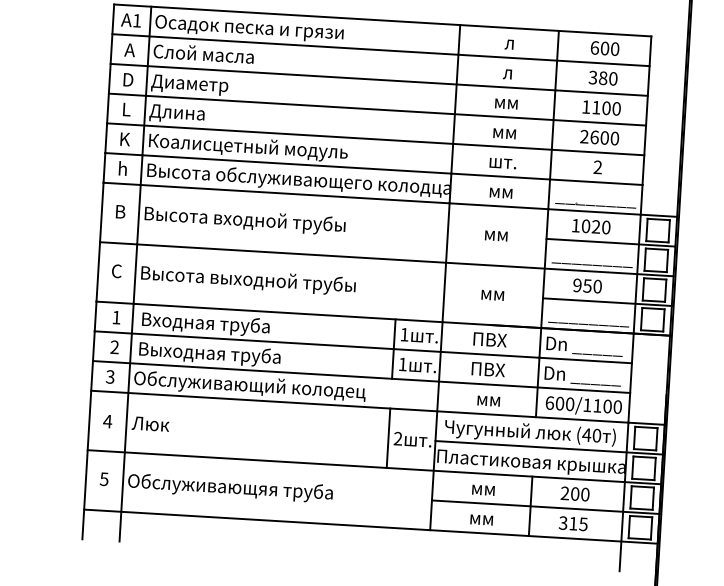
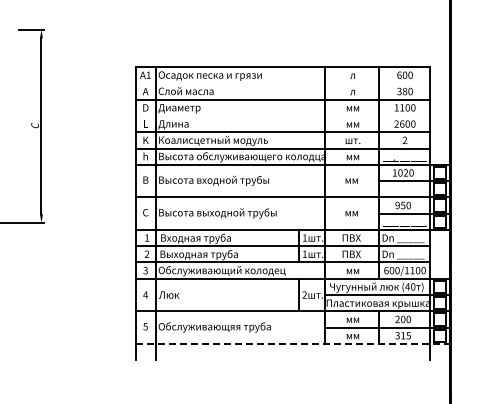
line: (380, 50) -> (282, 83), removed
line: (377, 108) -> (282, 115), removed
line: (372, 526) -> (293, 343), solid -> dashed

